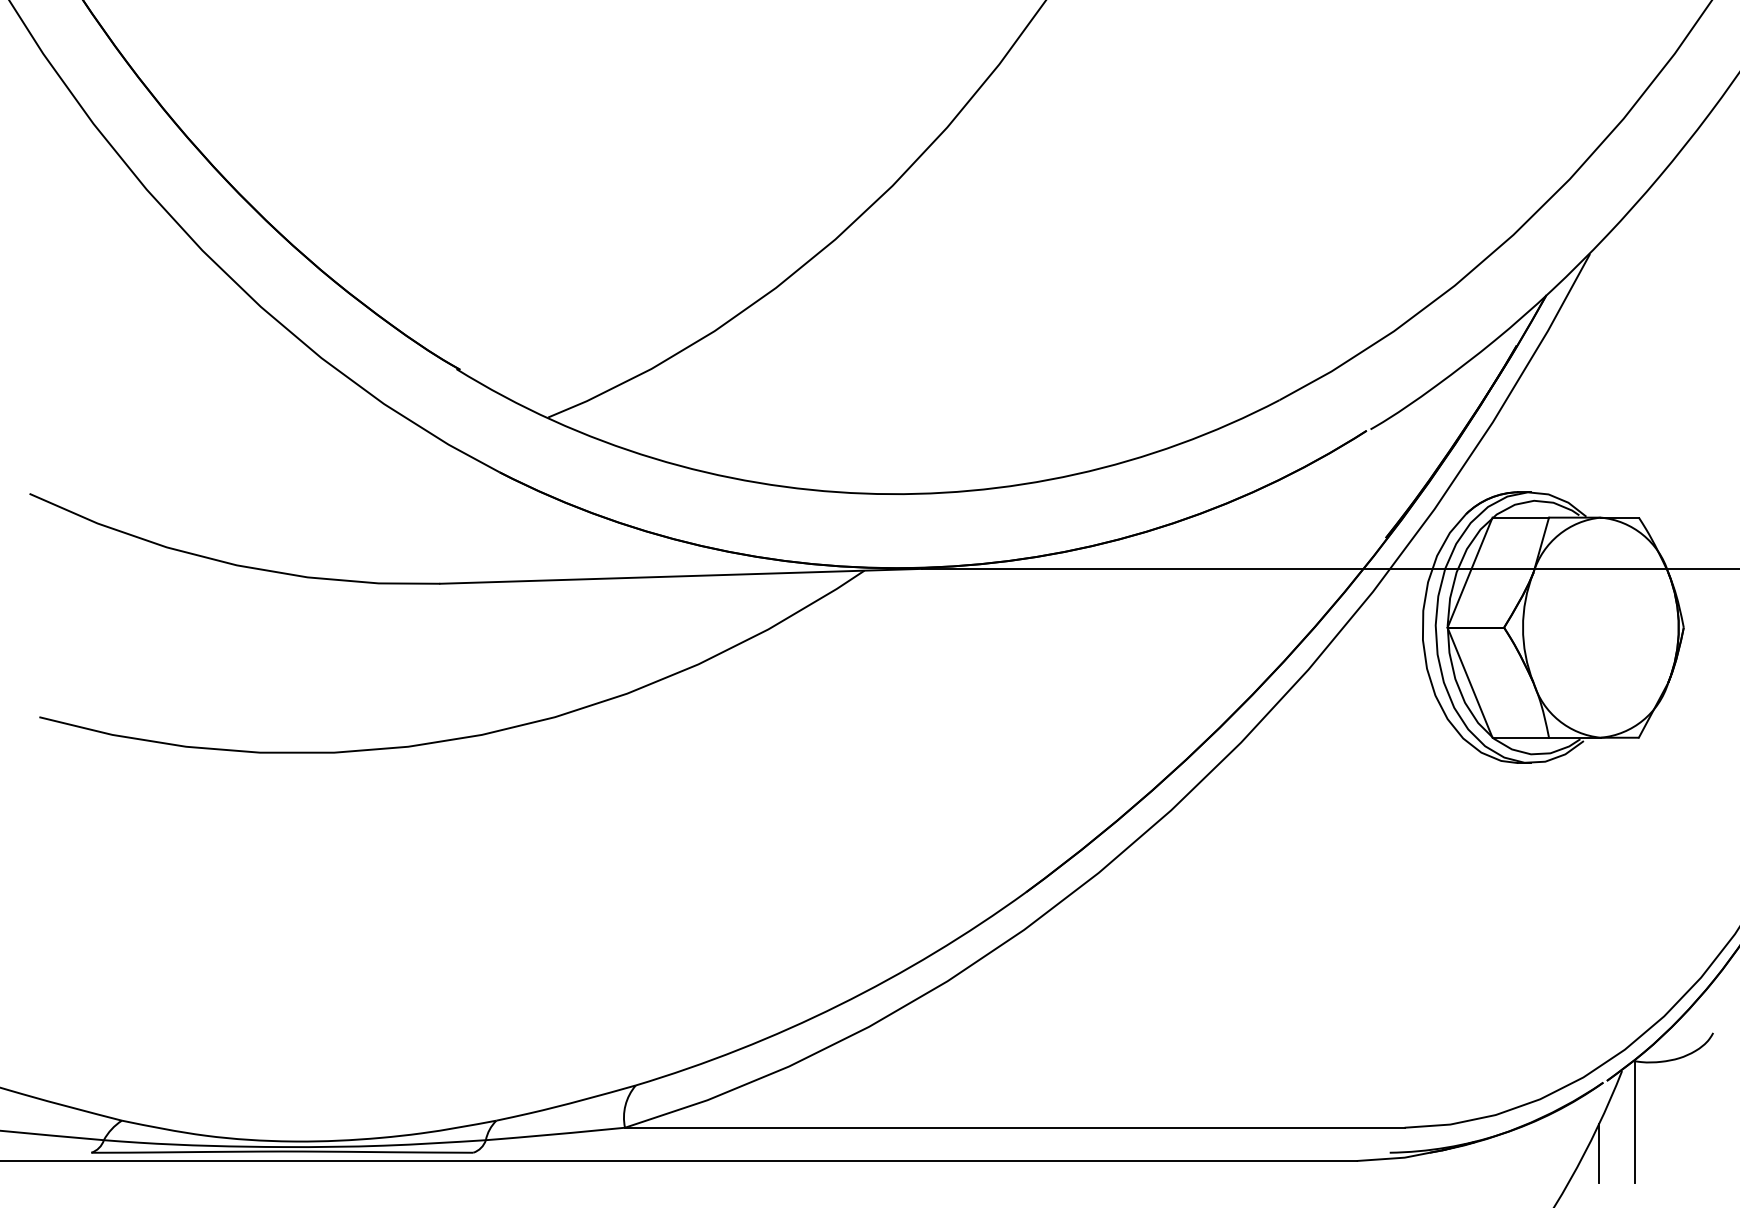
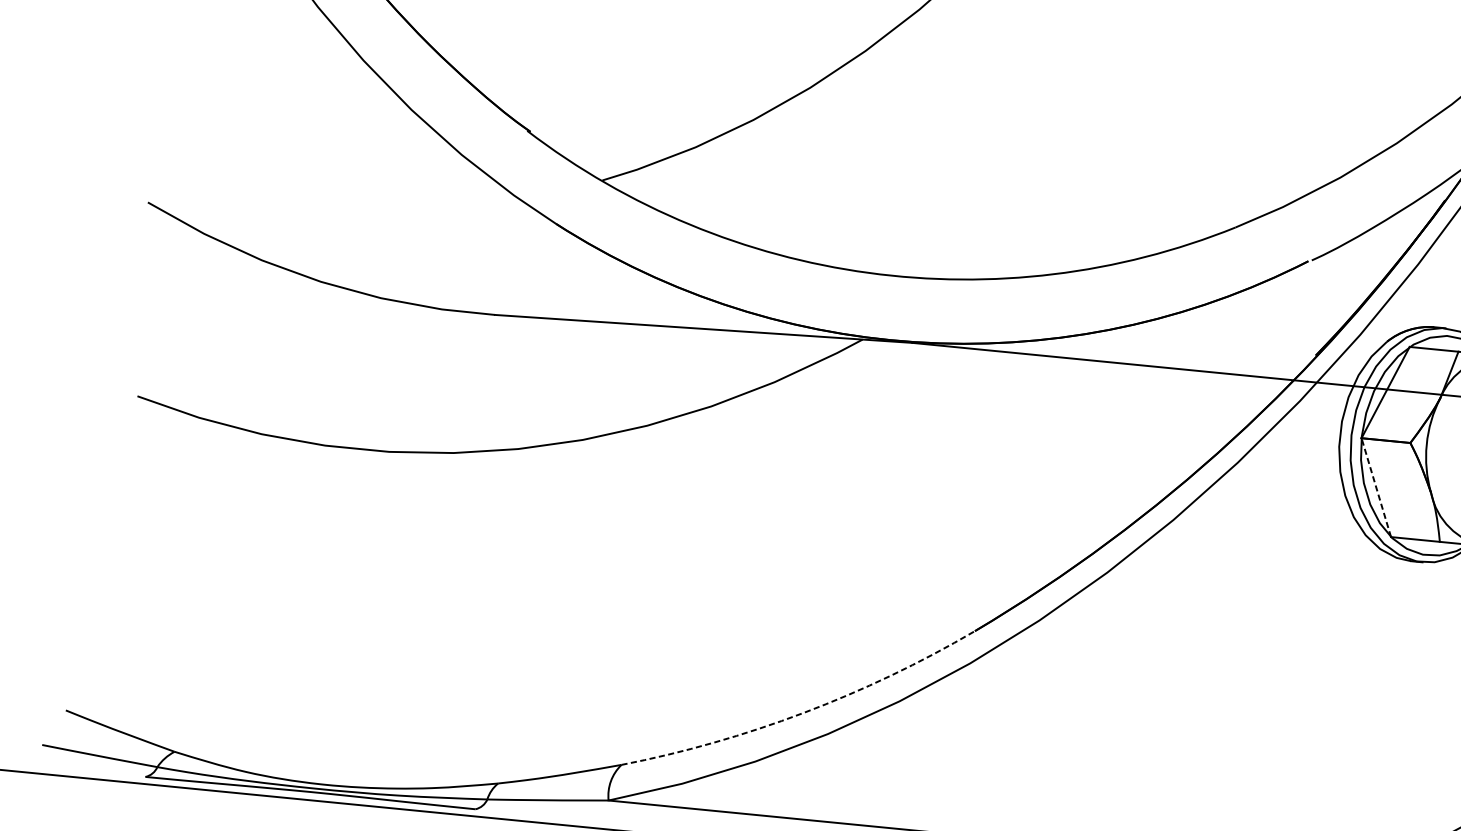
line: (1469, 682) -> (1375, 487), solid -> dashed
arc: (839, 1005) -> (804, 713), solid -> dashed

